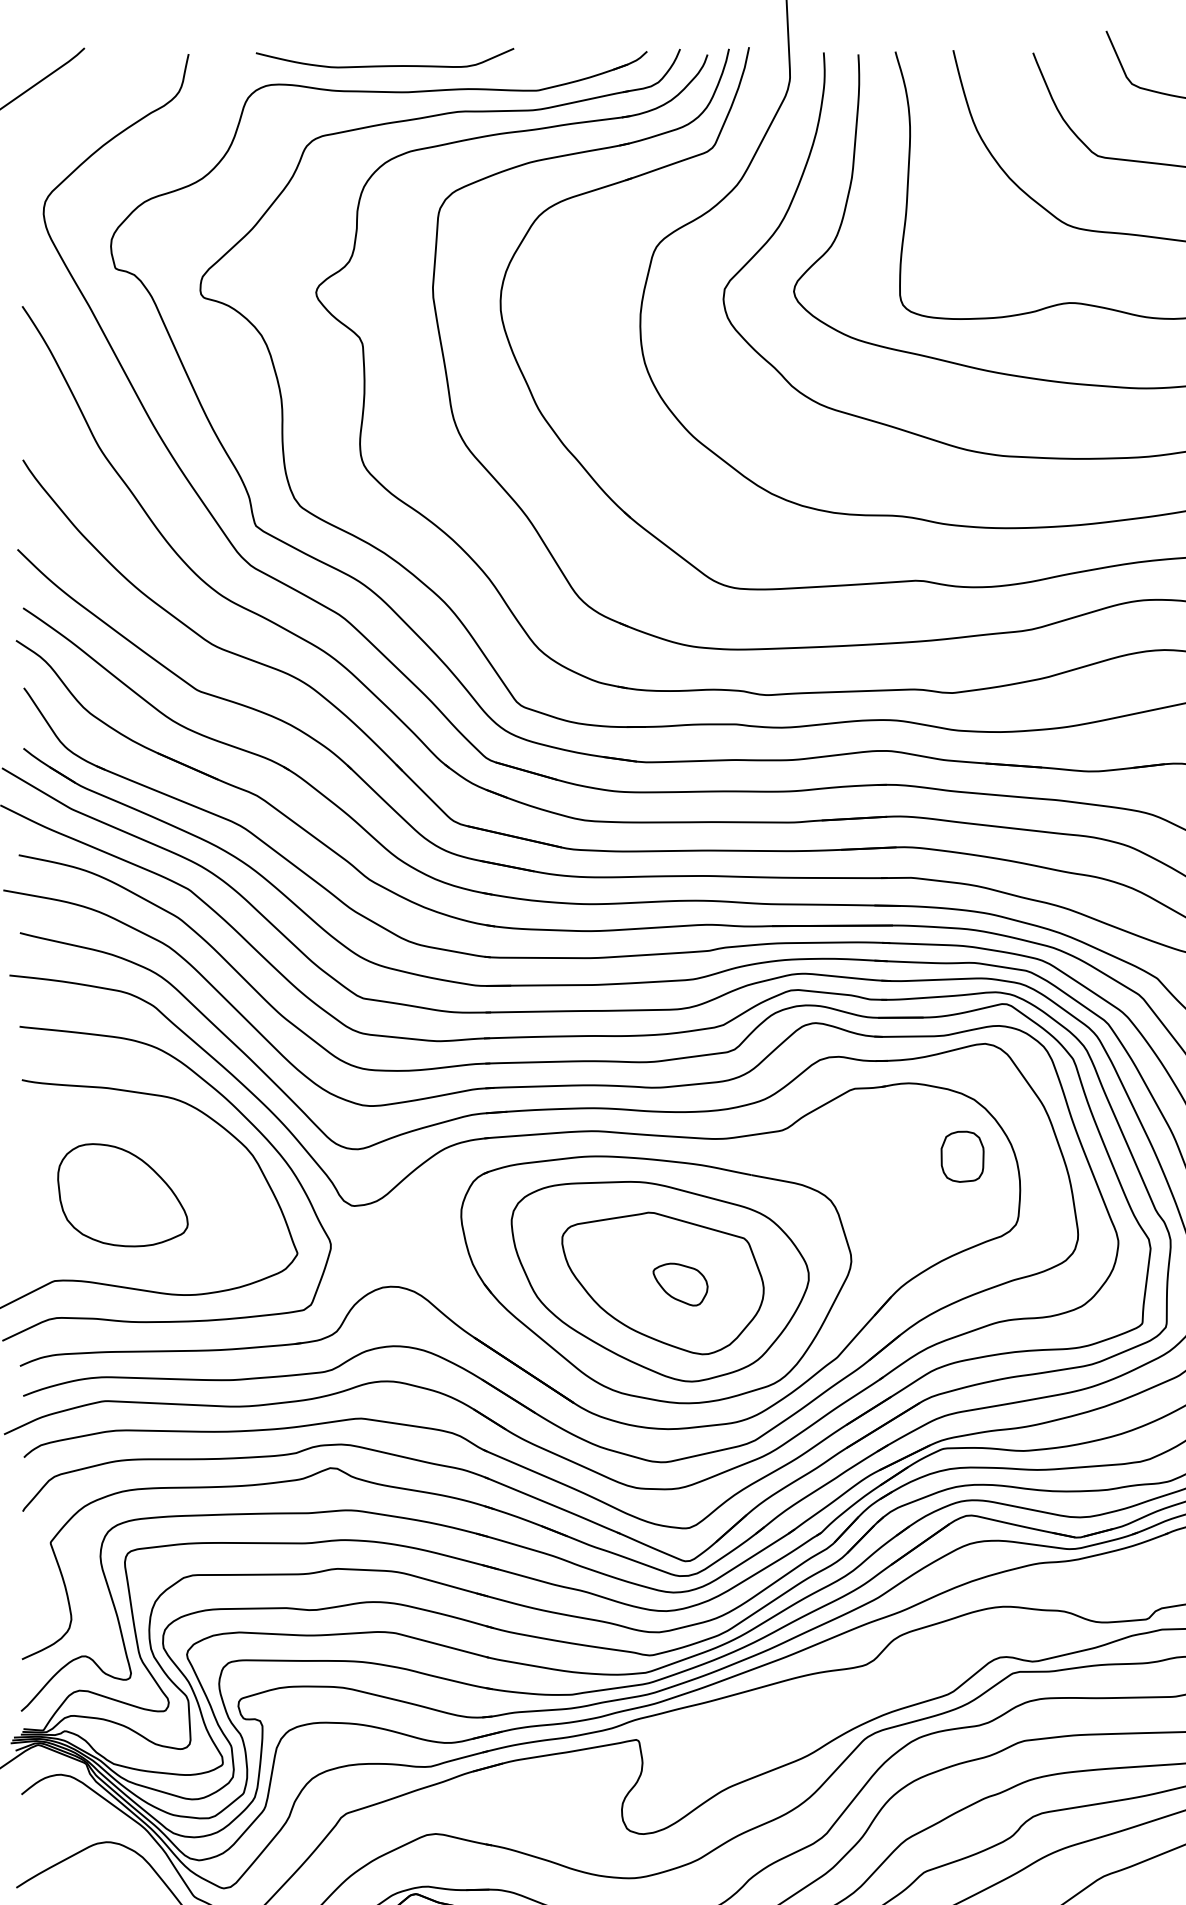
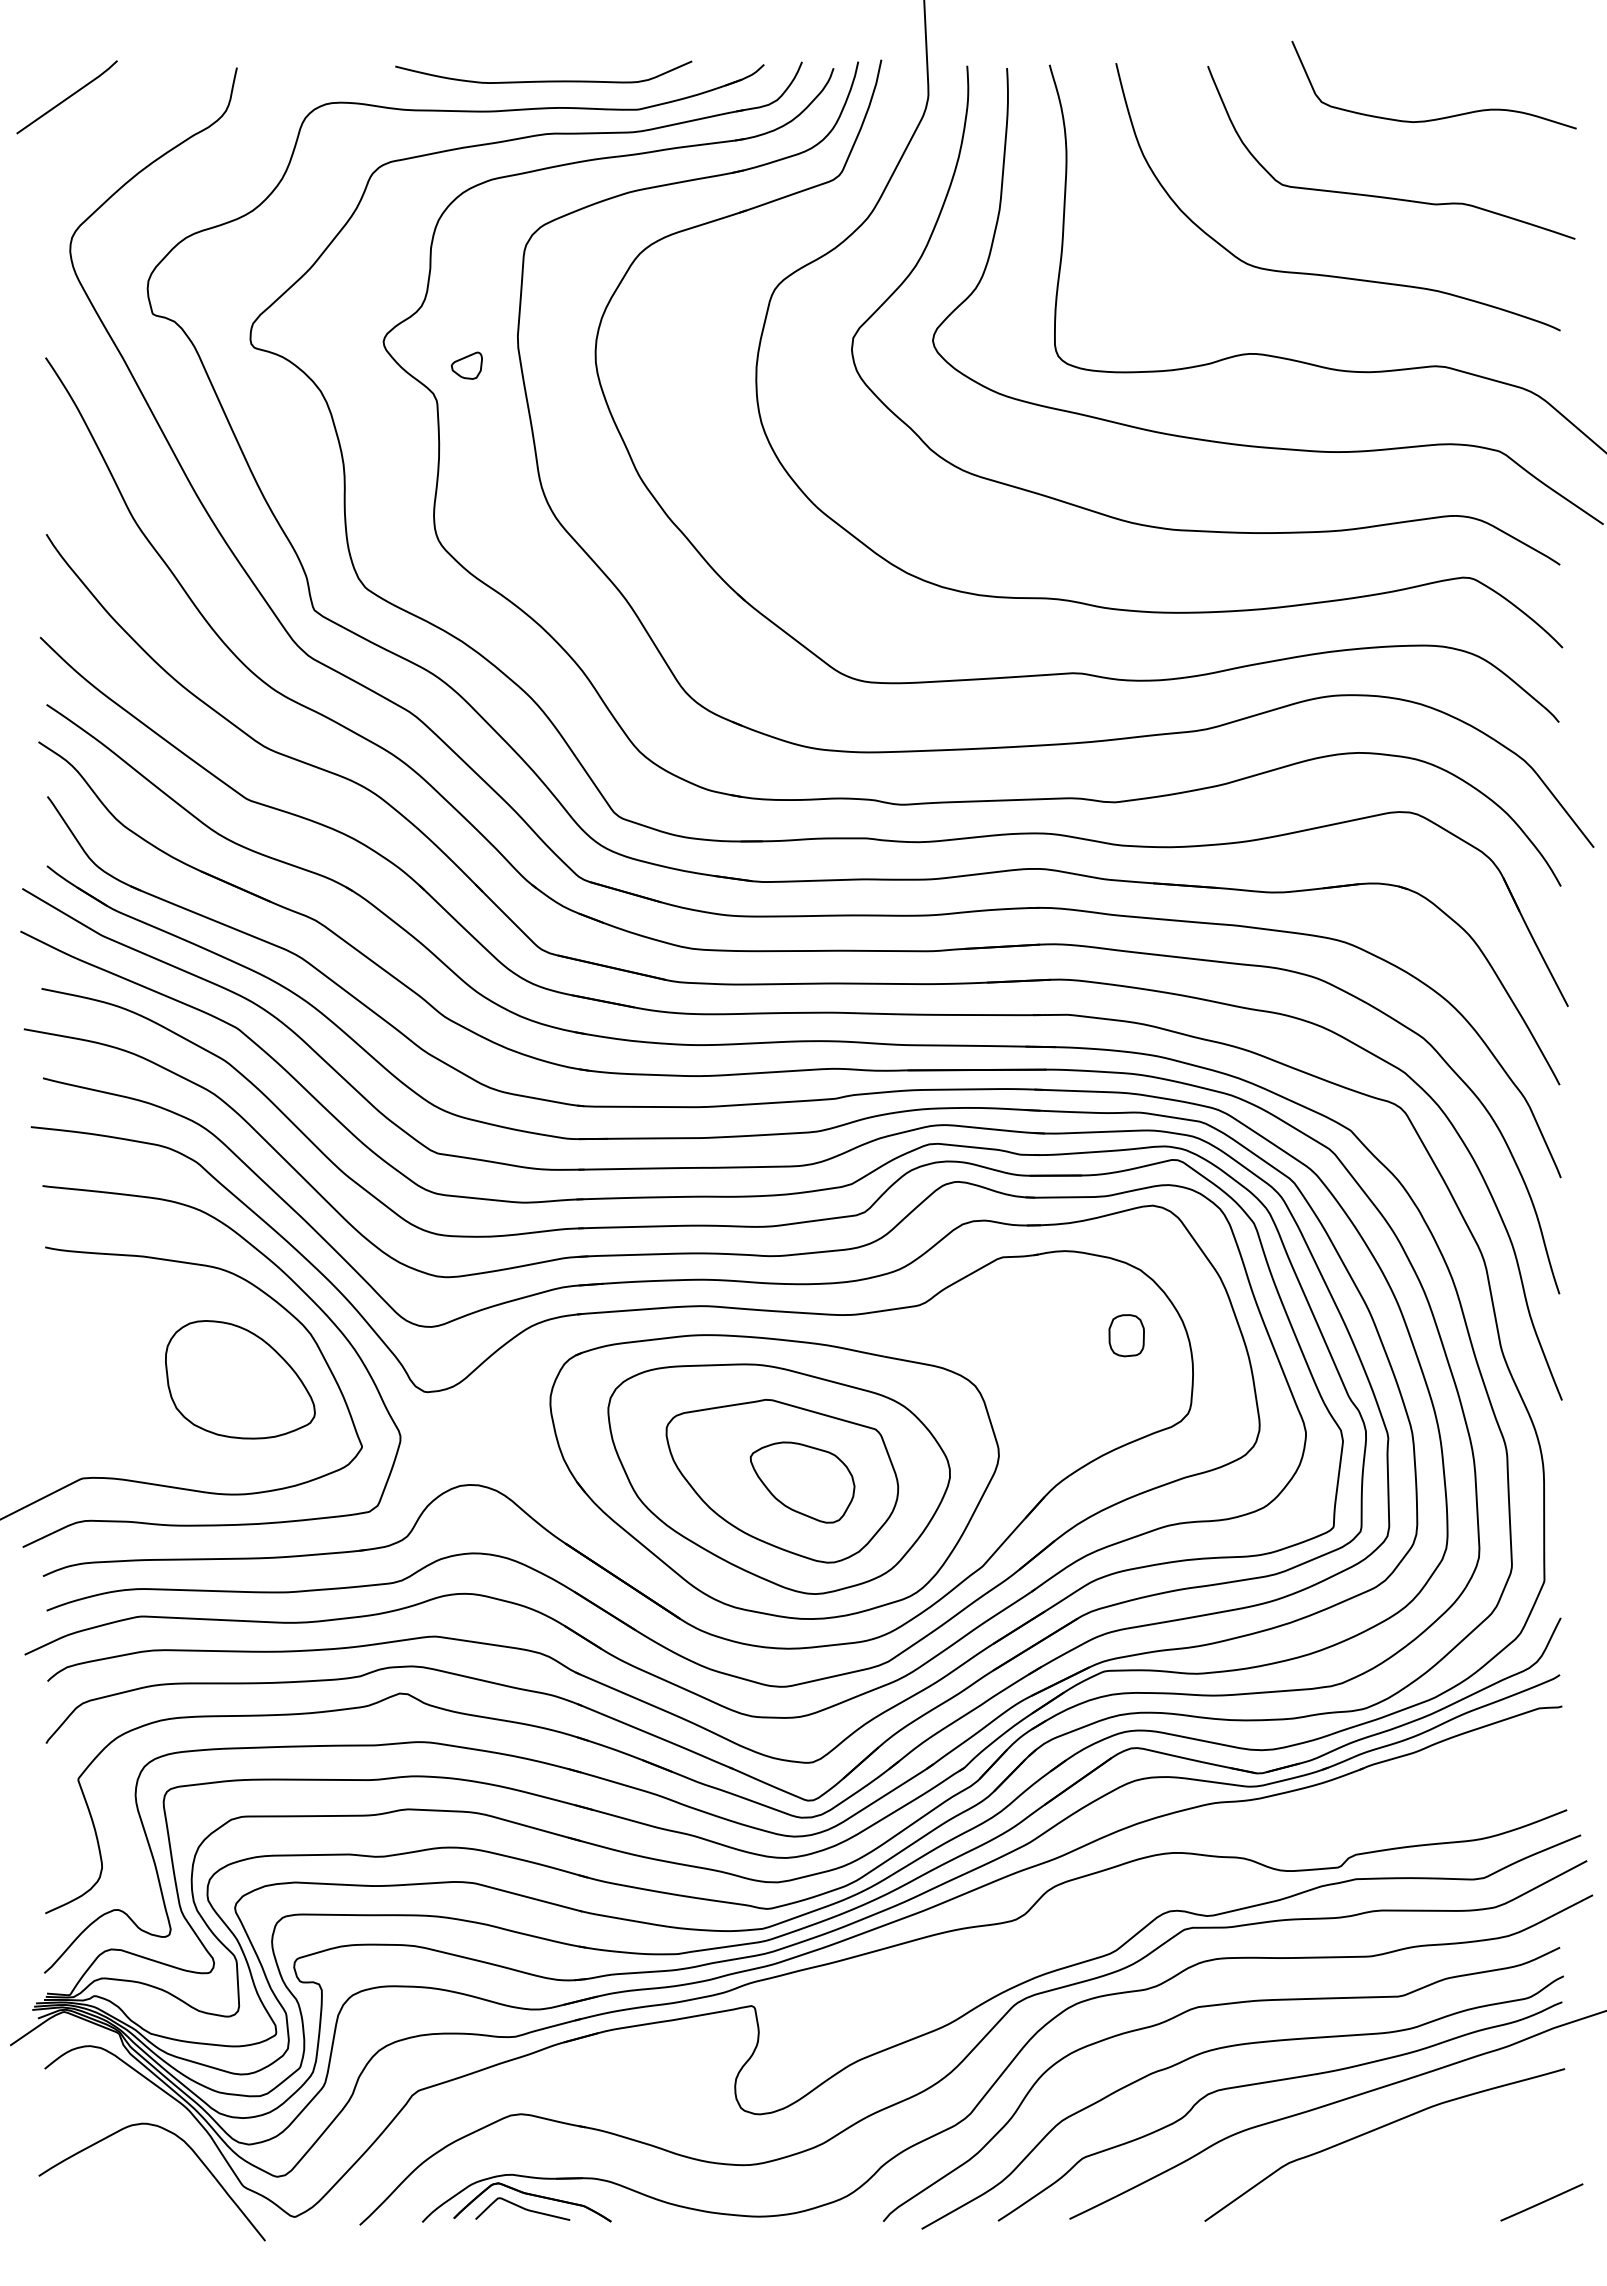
curve: (384, 65) -> (543, 80), moved
part: (388, 313) -> (466, 365), added
part: (962, 1156) -> (1126, 1335), size x0.71
part: (123, 1194) -> (240, 1379), moved
part: (680, 1284) -> (802, 1482), size x1.67

